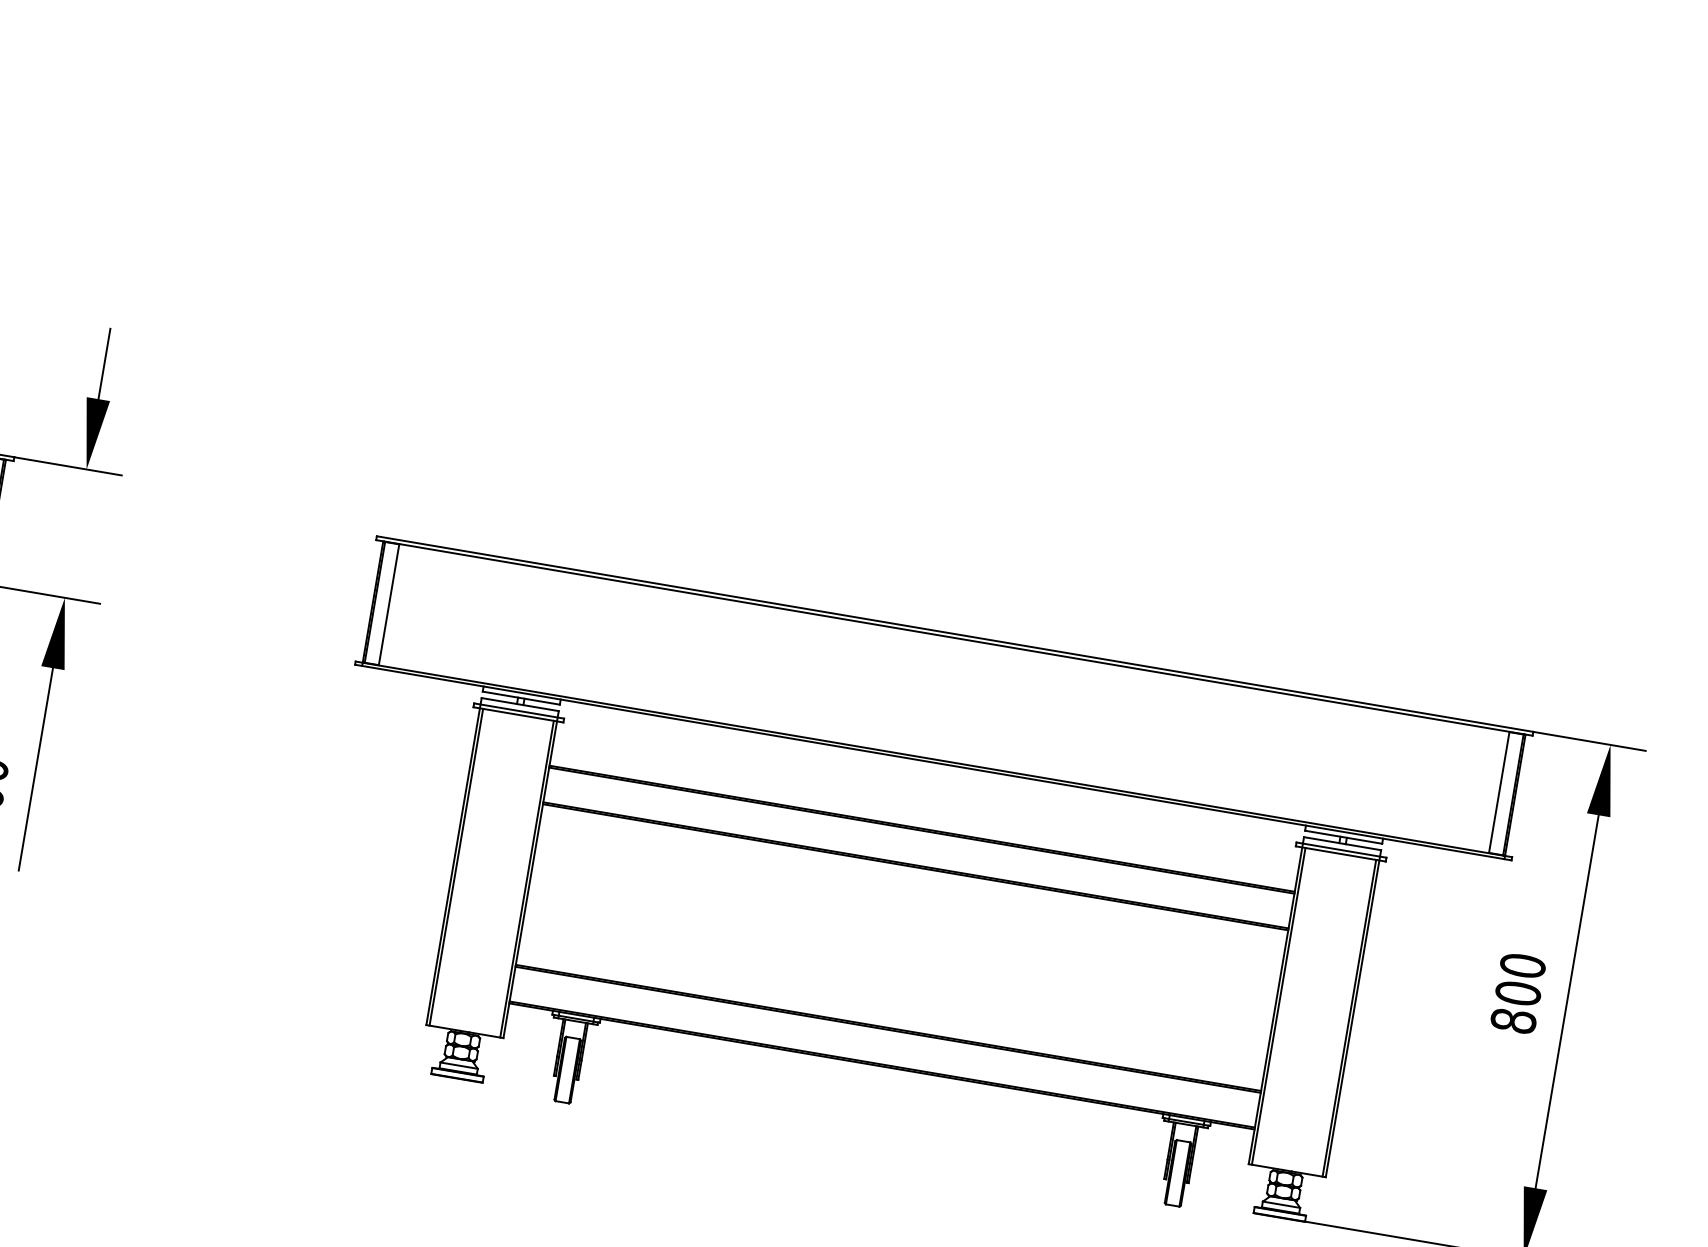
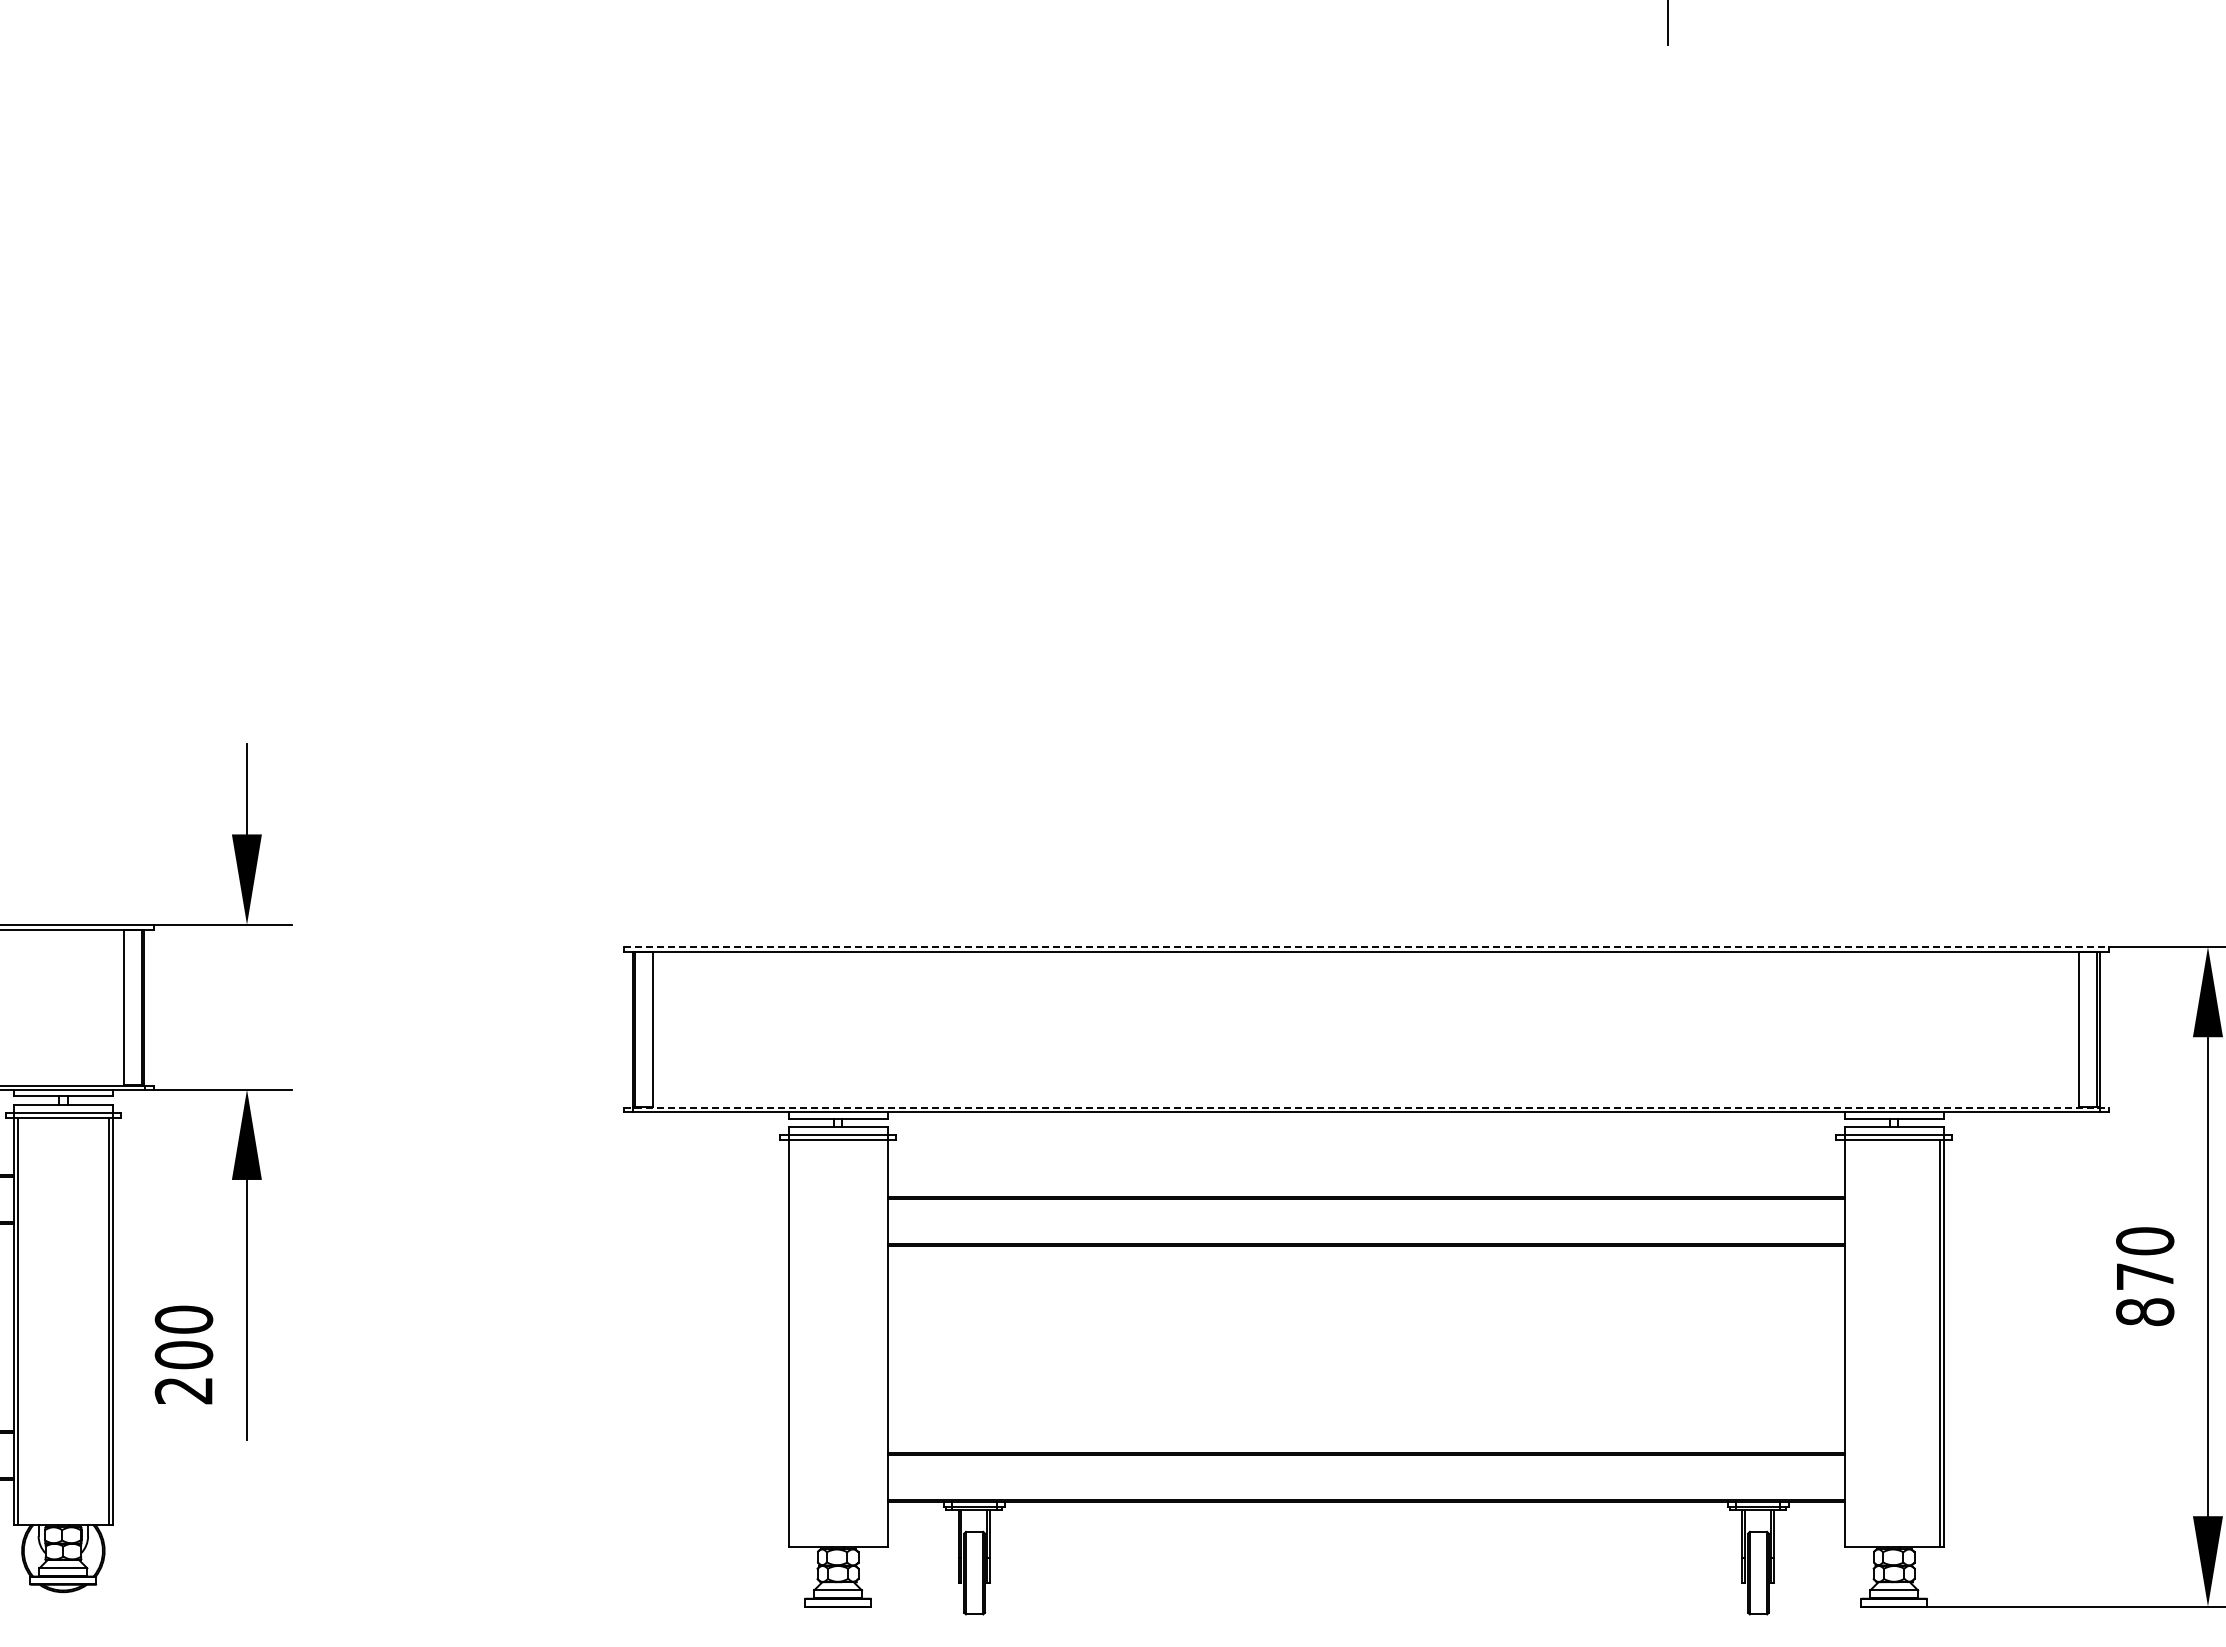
line: (955, 633) -> (1366, 946), solid -> dashed
line: (934, 759) -> (1366, 1107), solid -> dashed
line: (456, 866) -> (792, 1342), removed
line: (527, 878) -> (883, 1342), removed
text: (1518, 993) -> (2145, 1276), 800 -> 870
line: (1278, 1005) -> (1848, 1342), removed

